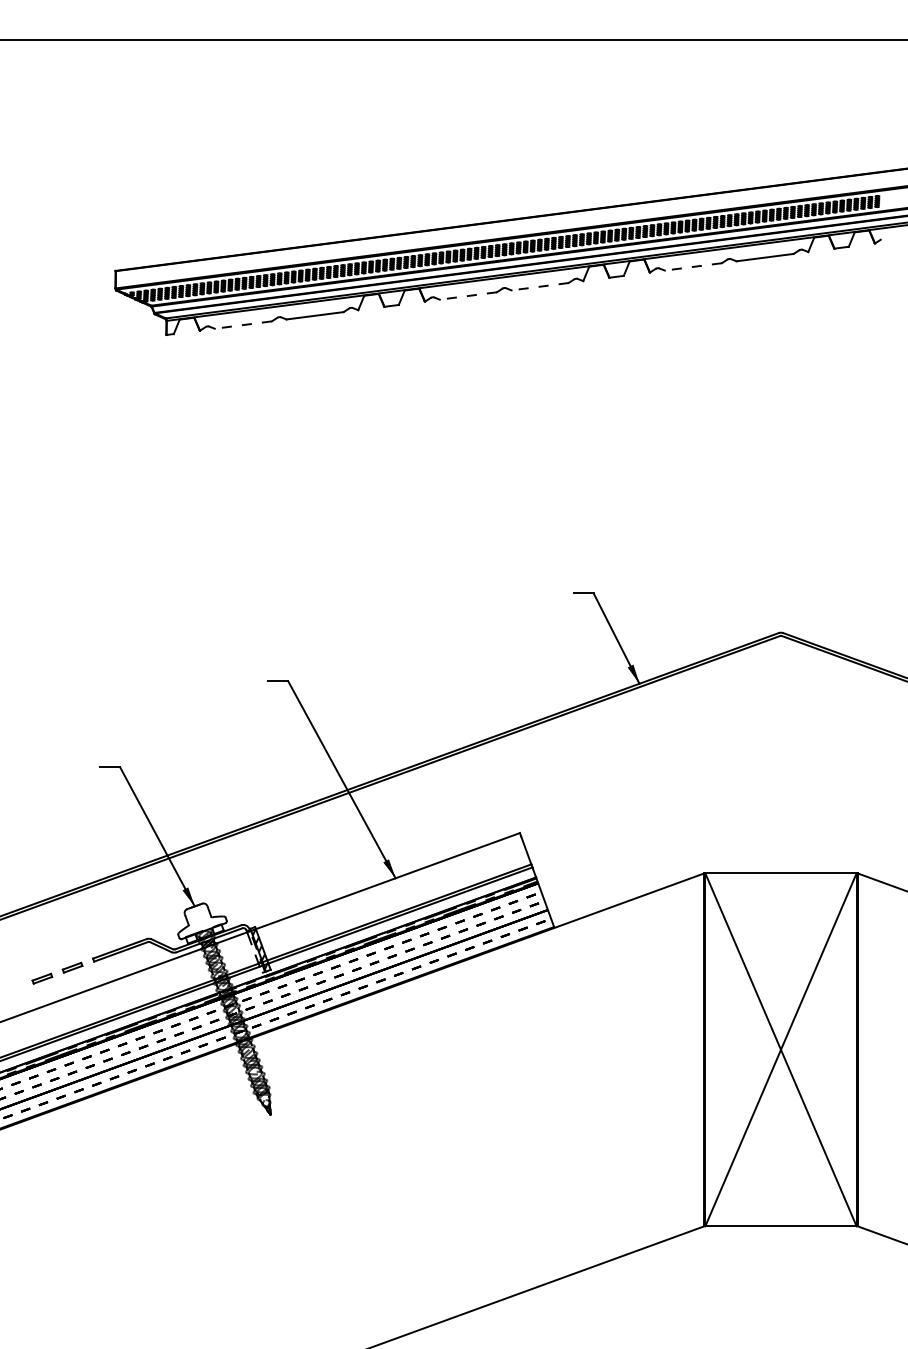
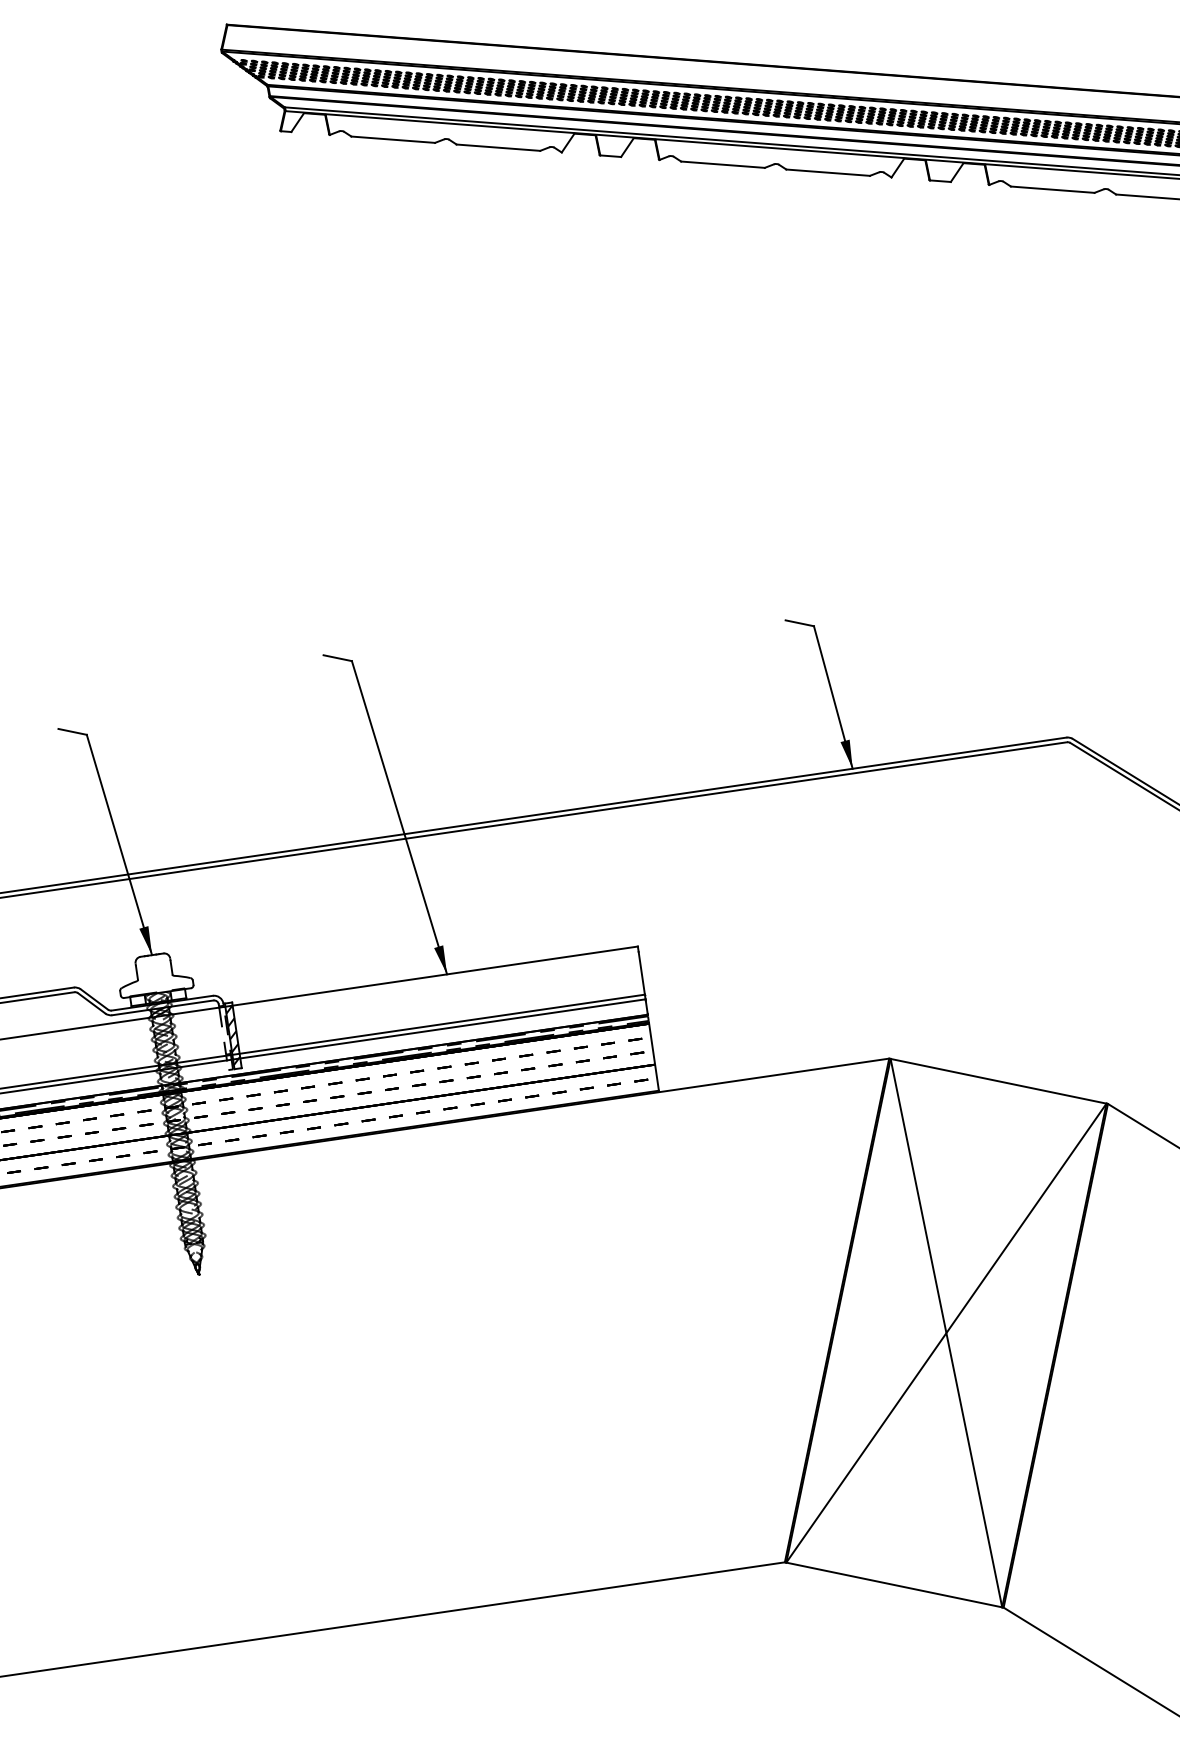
line: (693, 266) -> (1053, 189), dashed -> solid
line: (540, 286) -> (828, 172), dashed -> solid
line: (468, 295) -> (723, 164), dashed -> solid
line: (243, 325) -> (393, 140), dashed -> solid

